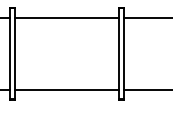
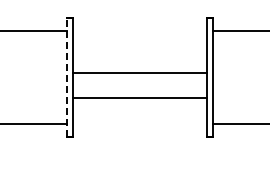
line: (66, 17) -> (139, 72), moved
line: (10, 53) -> (66, 77), solid -> dashed
line: (66, 89) -> (139, 98), moved

